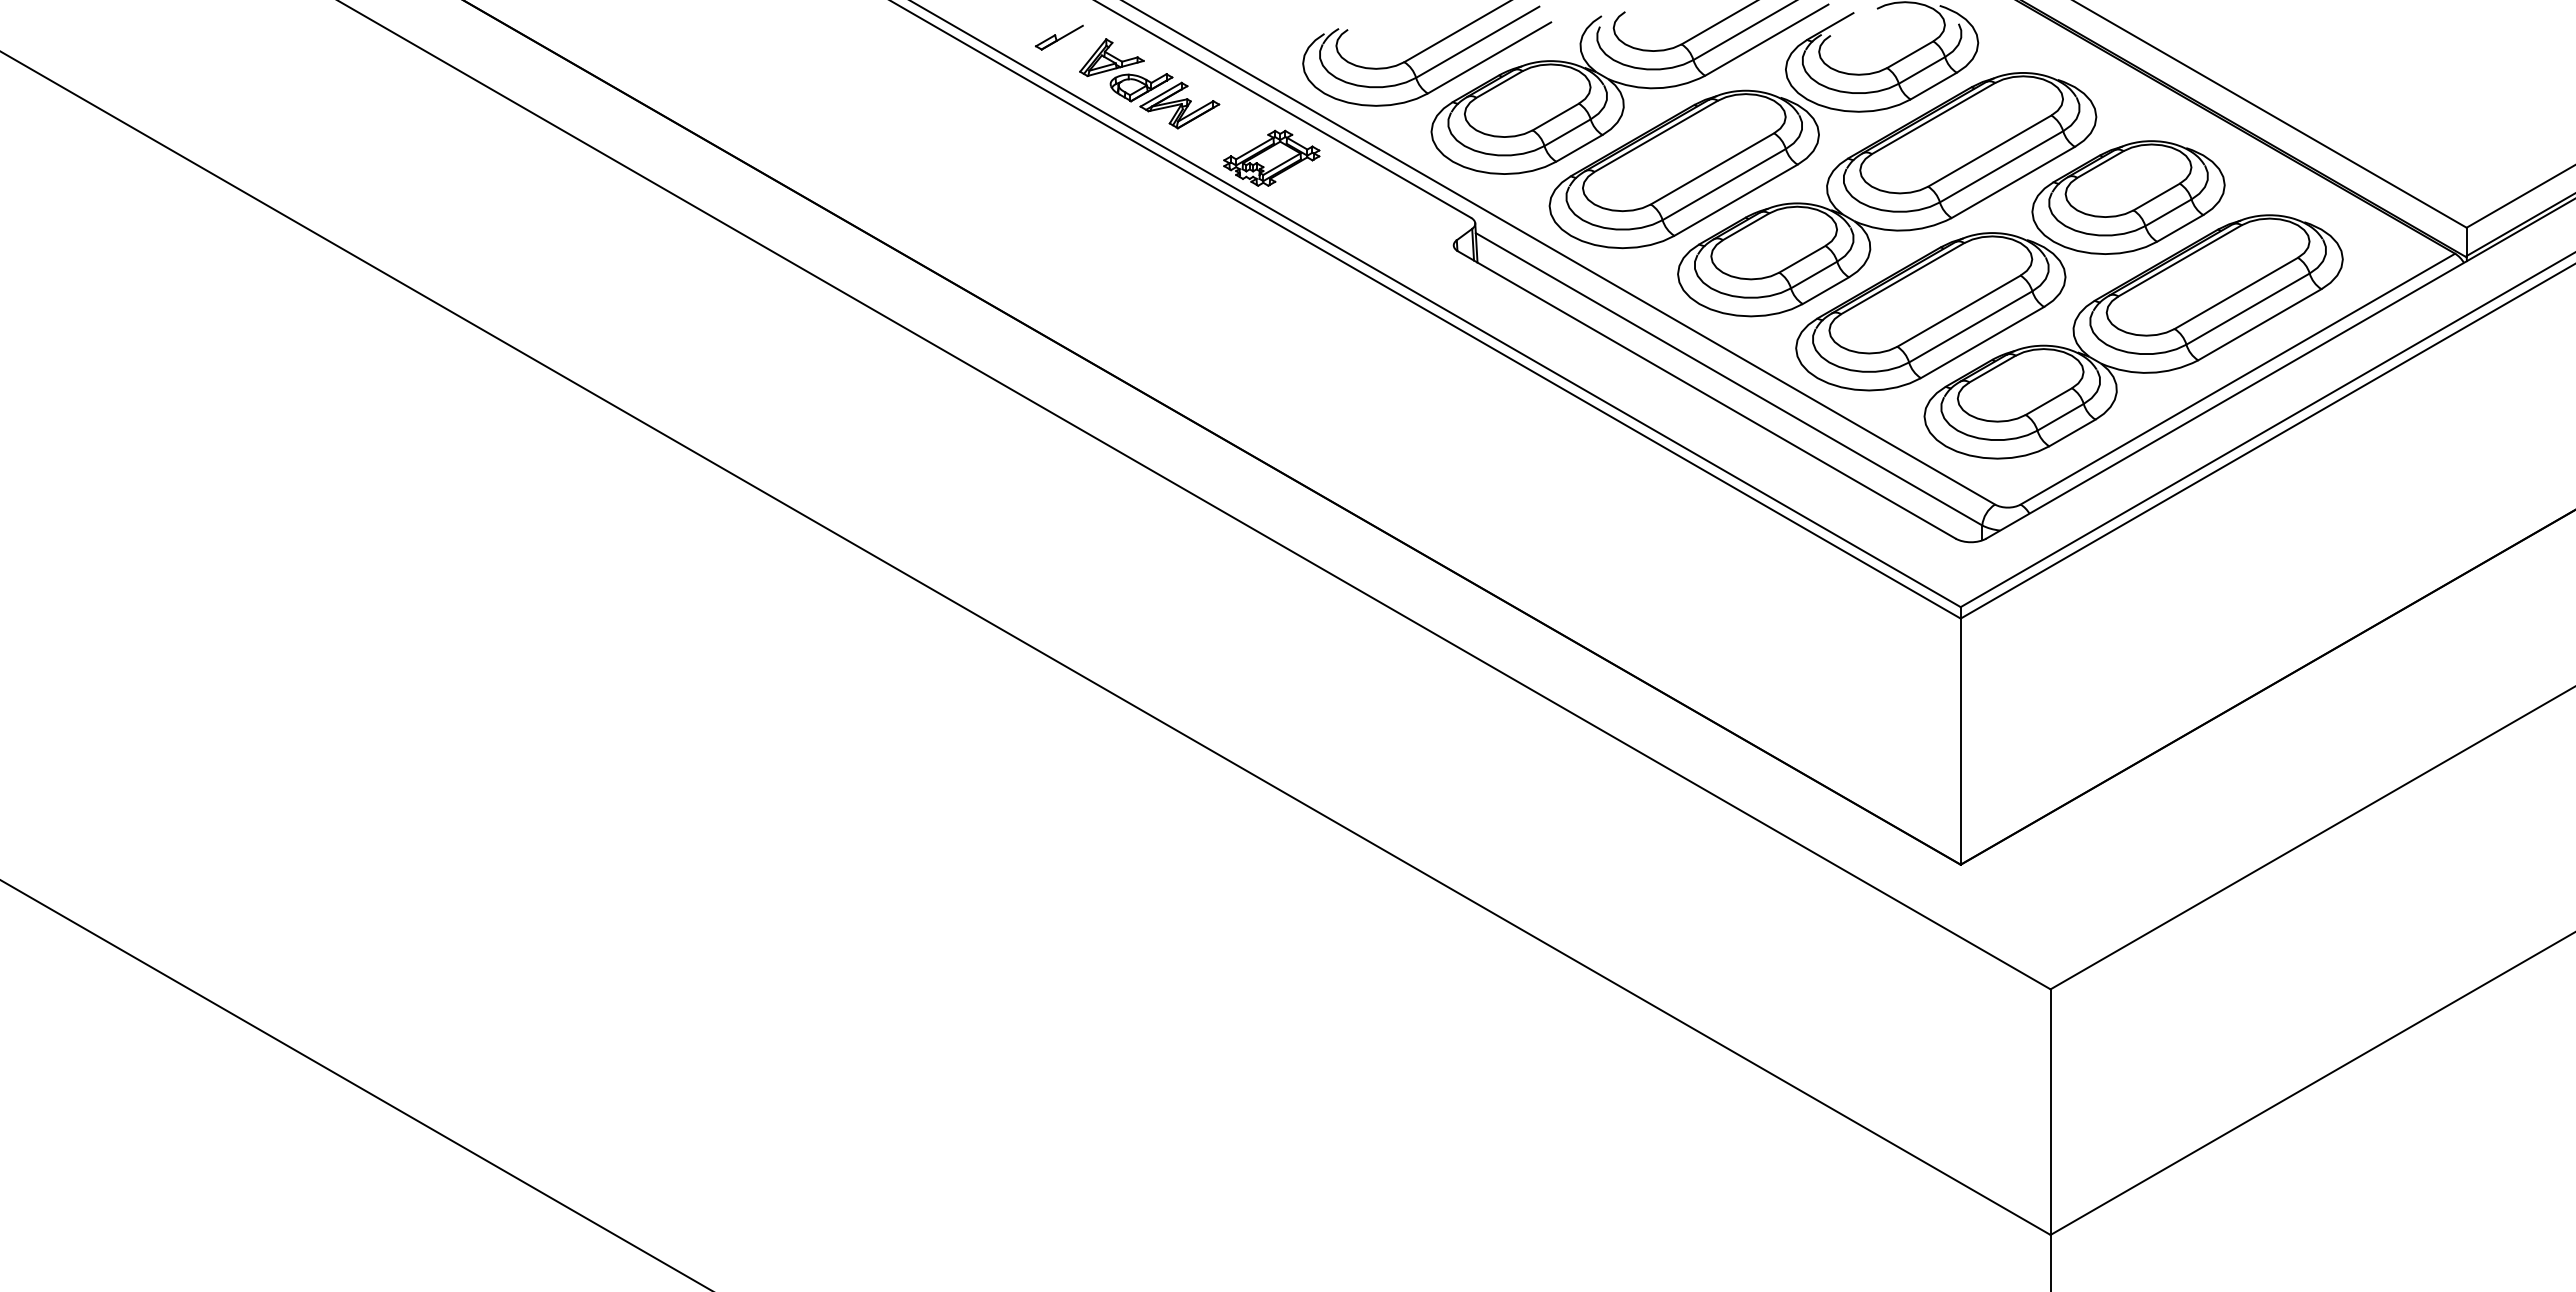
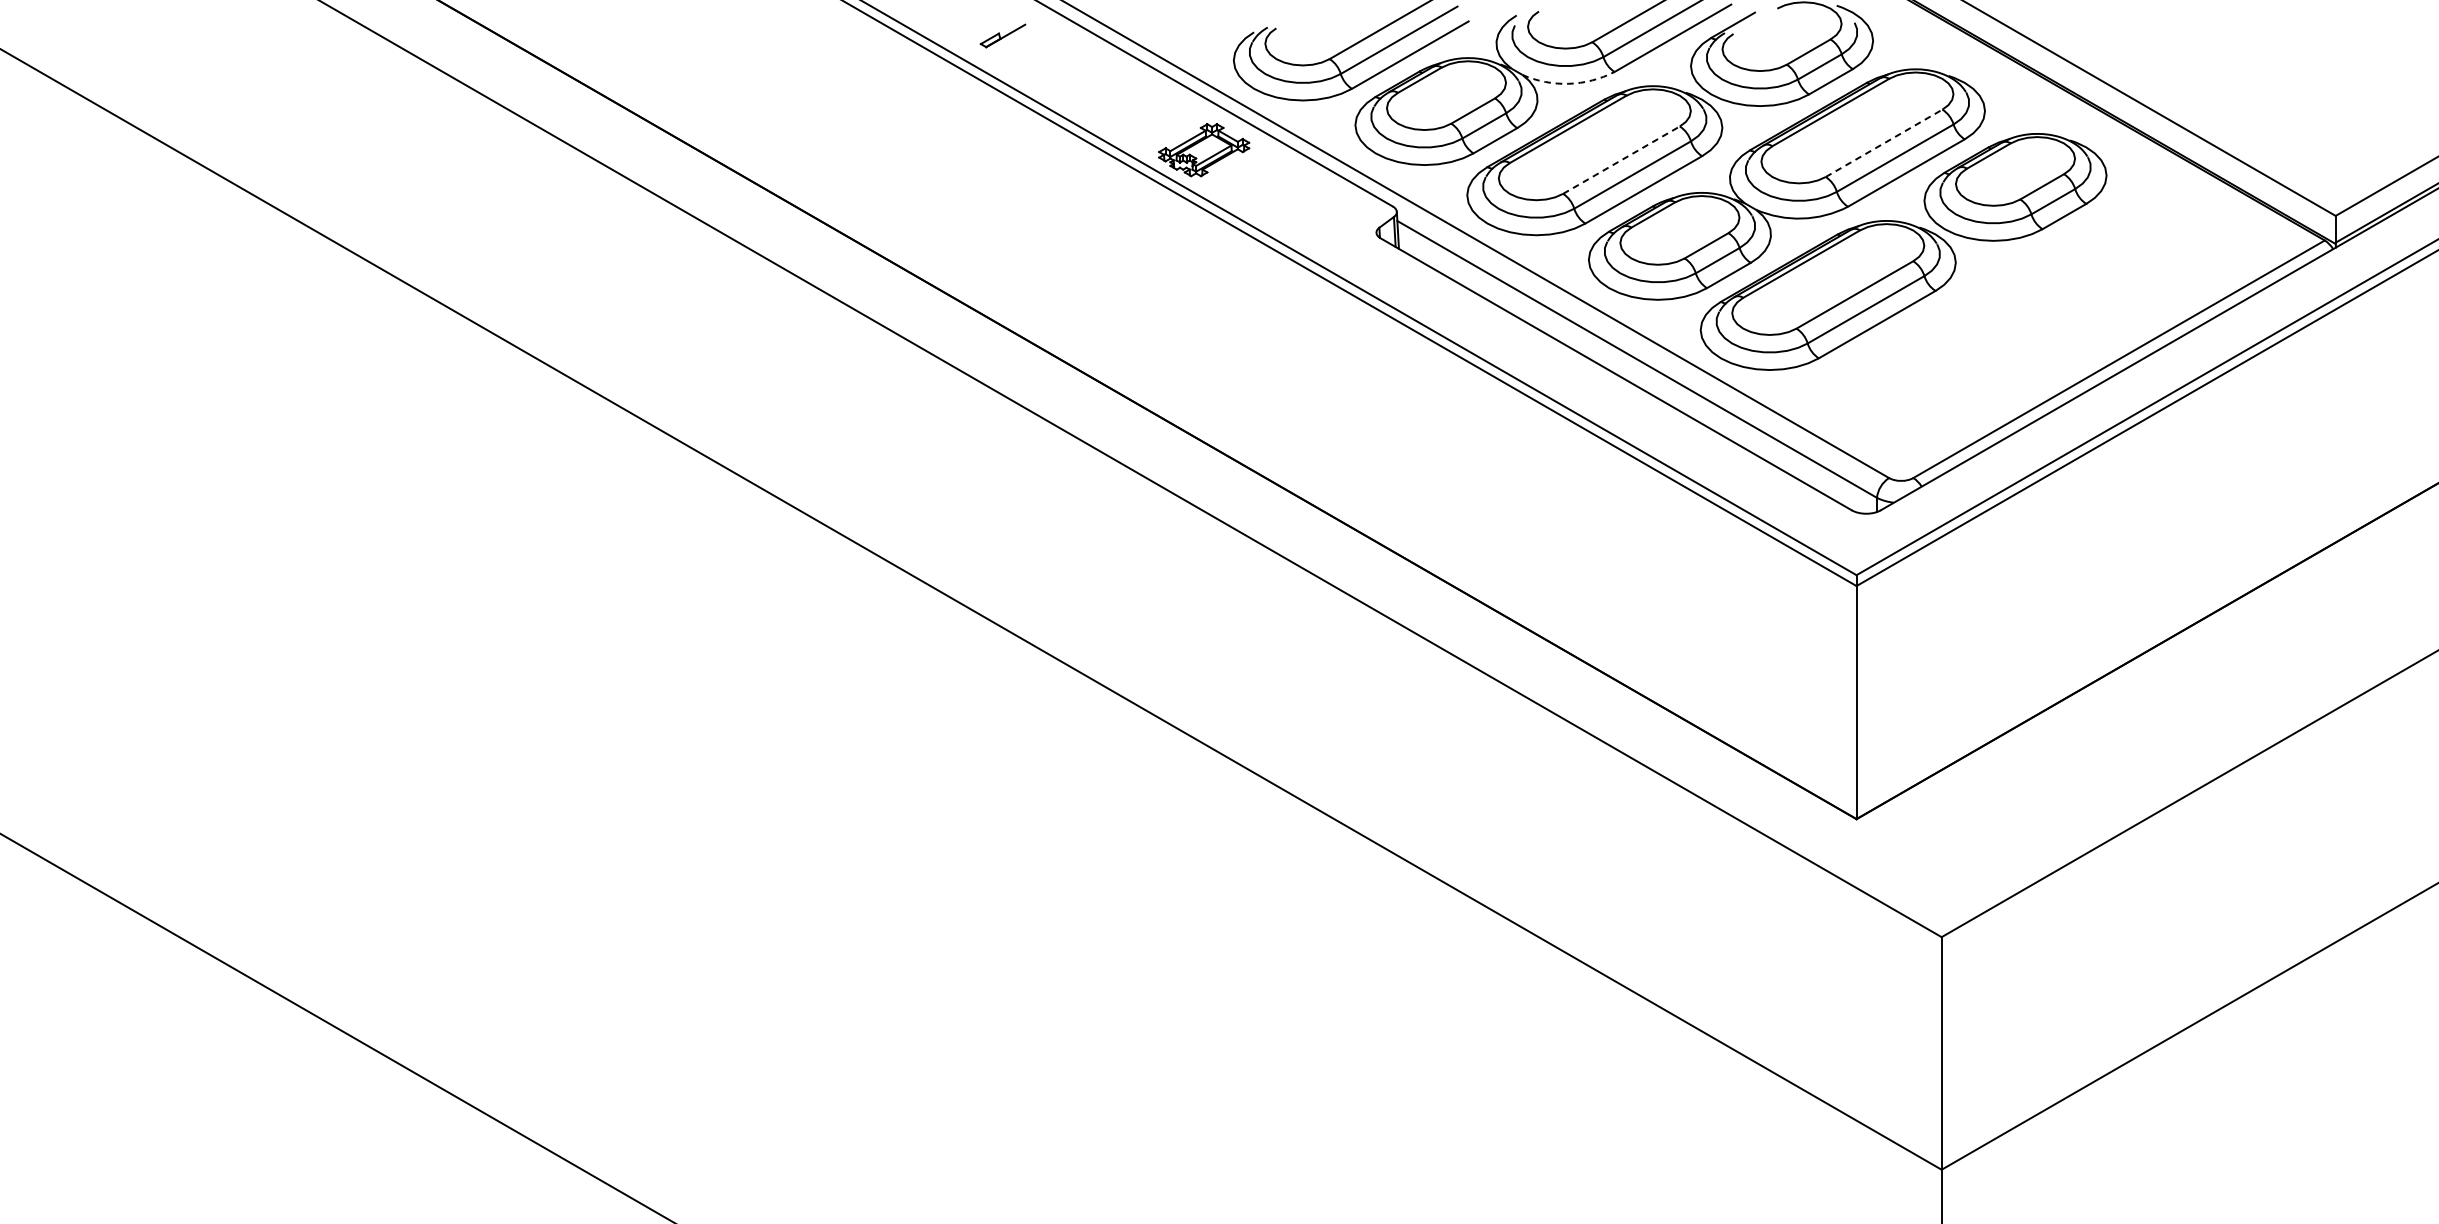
part: (1149, 83) -> (1088, 79), removed
arc: (1656, 88) -> (1568, 84), solid -> dashed
line: (1990, 150) -> (1884, 142), solid -> dashed
line: (1712, 168) -> (1621, 159), solid -> dashed
part: (2133, 336) -> (2020, 318), removed

